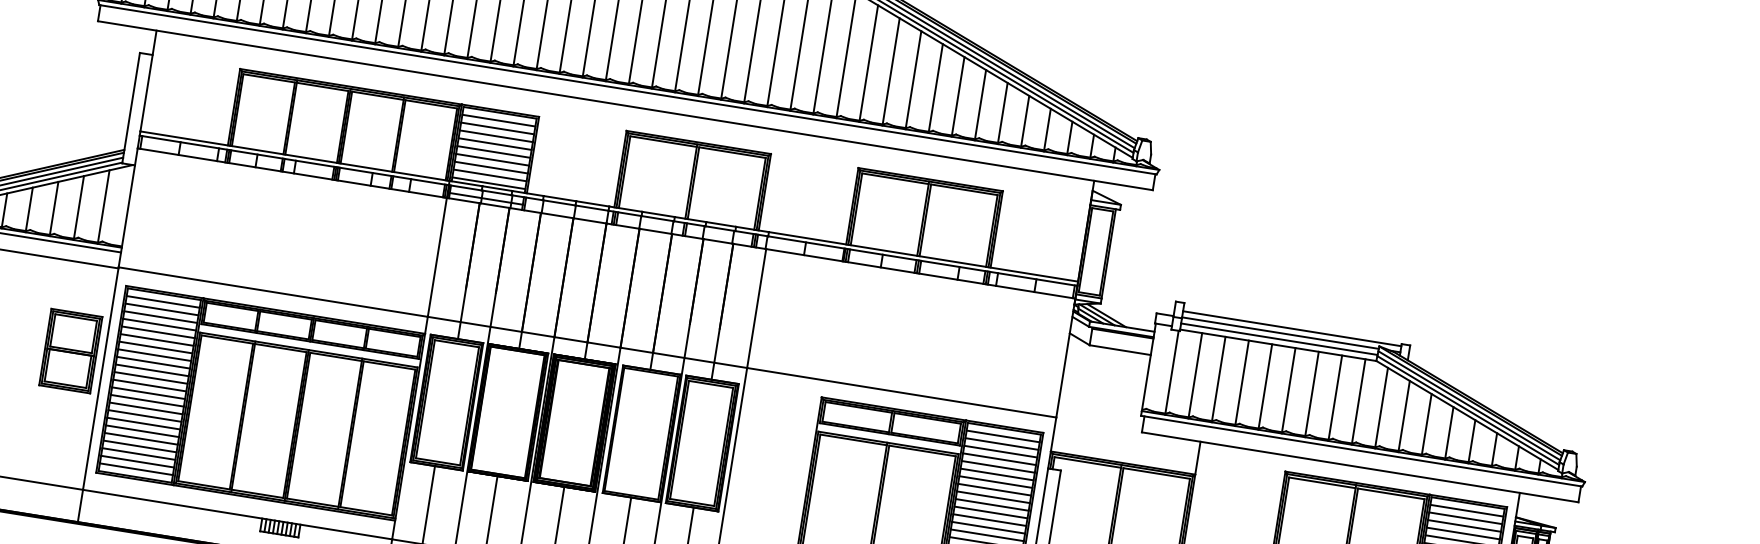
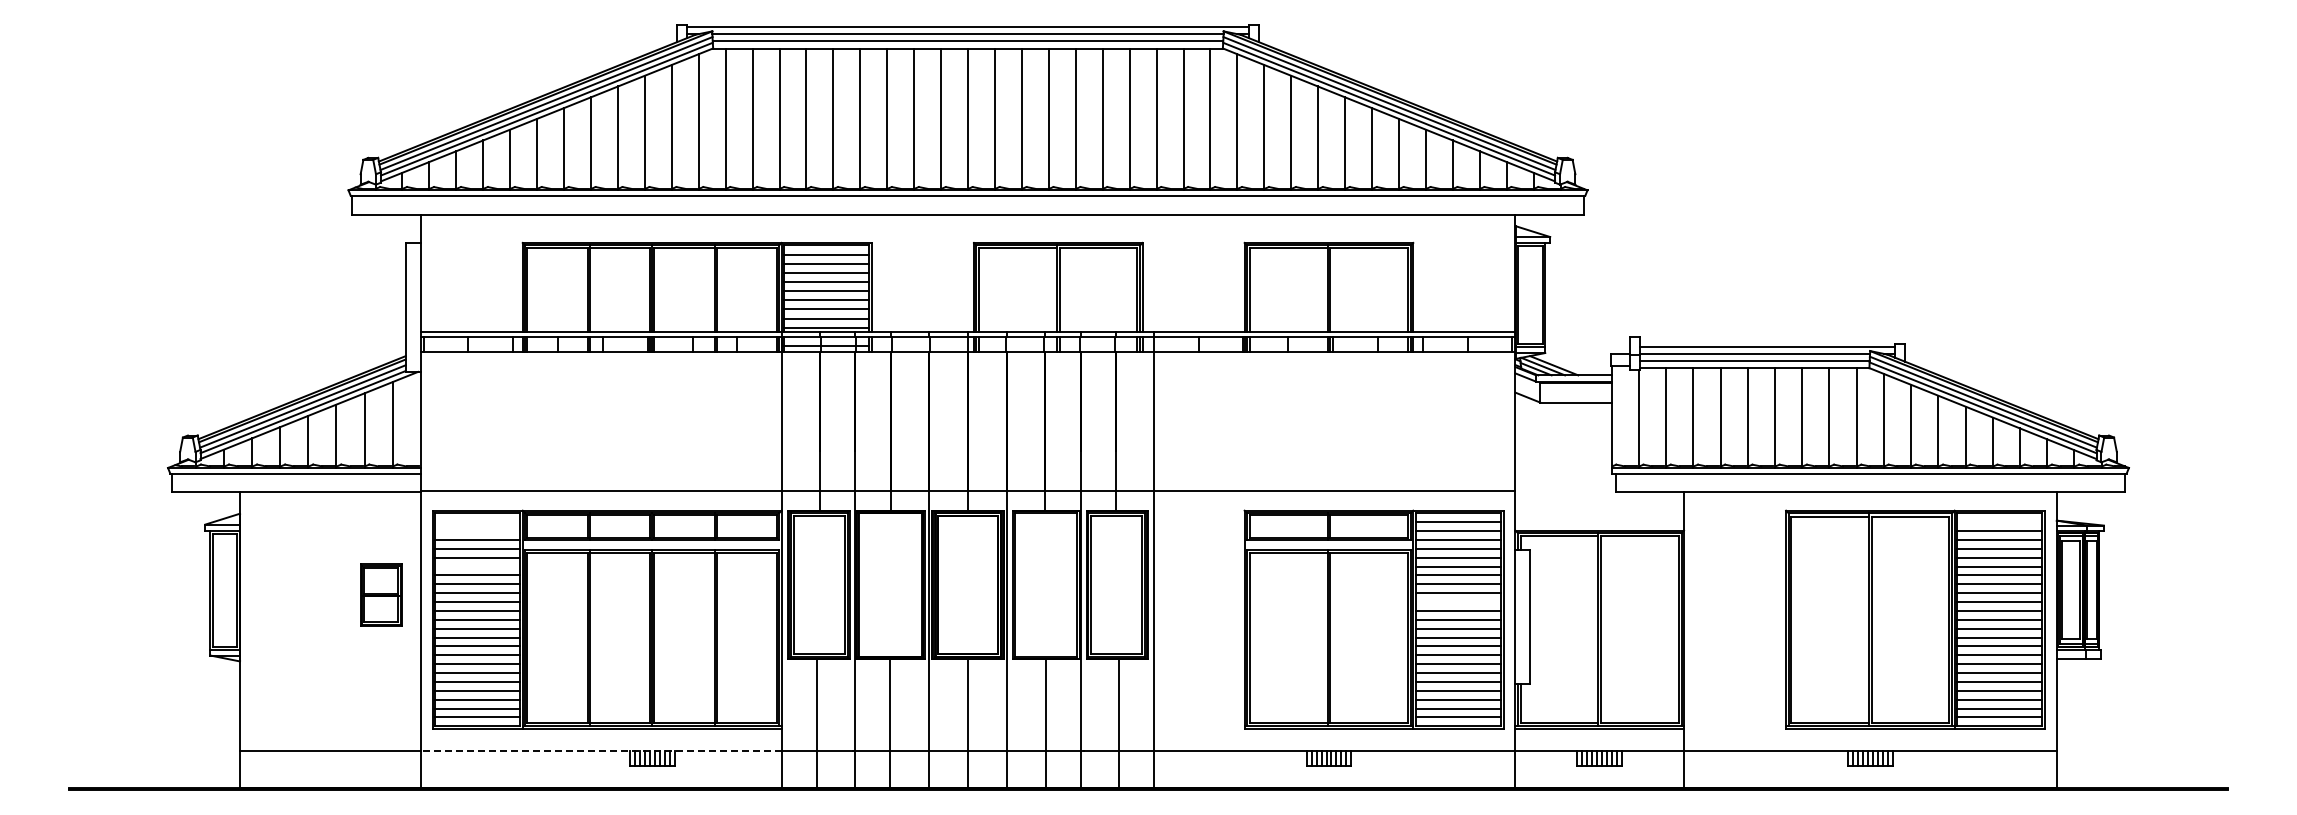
line: (163, 302) -> (477, 522), removed
line: (161, 309) -> (477, 530), removed
line: (157, 339) -> (477, 566), removed
part: (70, 350) -> (381, 594), size x0.7
line: (992, 505) -> (1458, 602), removed
line: (1466, 511) -> (1999, 522), removed
line: (237, 514) -> (600, 750), solid -> dashed

